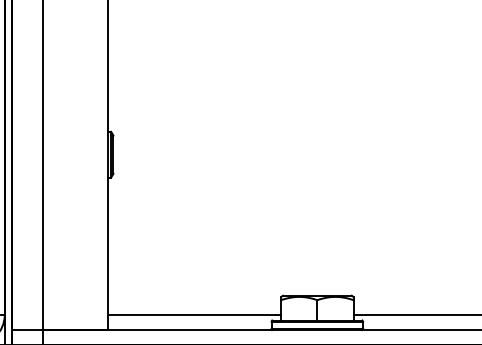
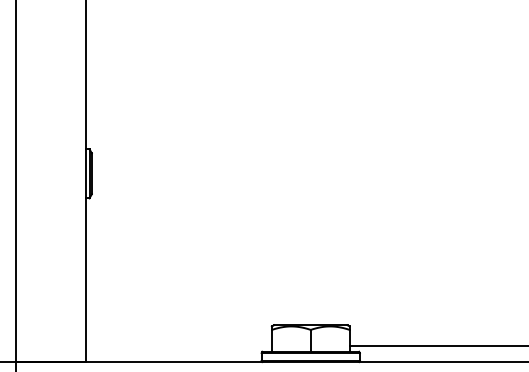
line: (194, 314) -> (178, 345), removed

